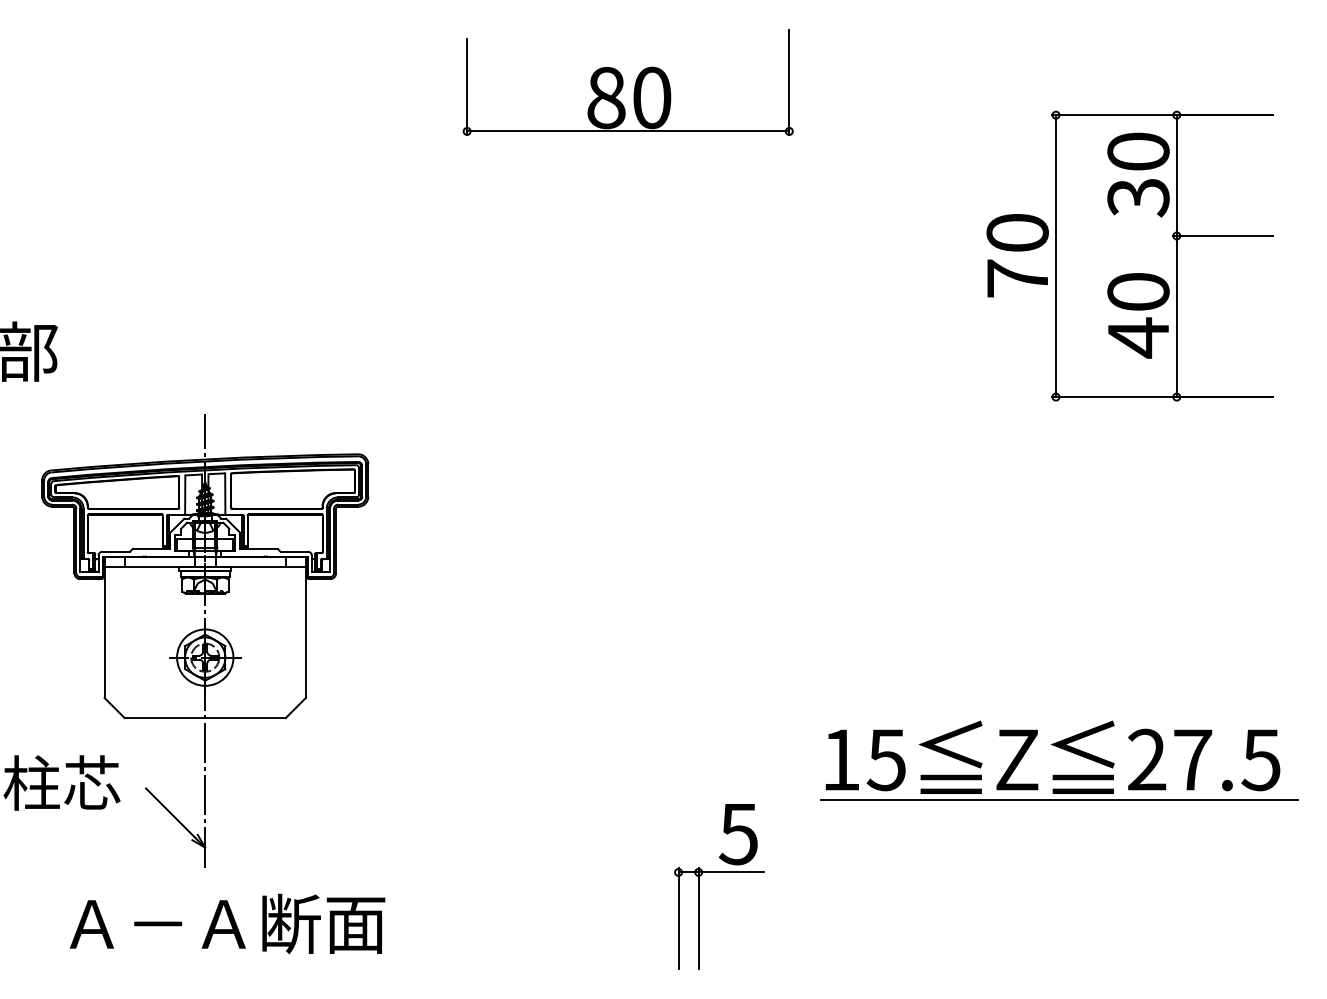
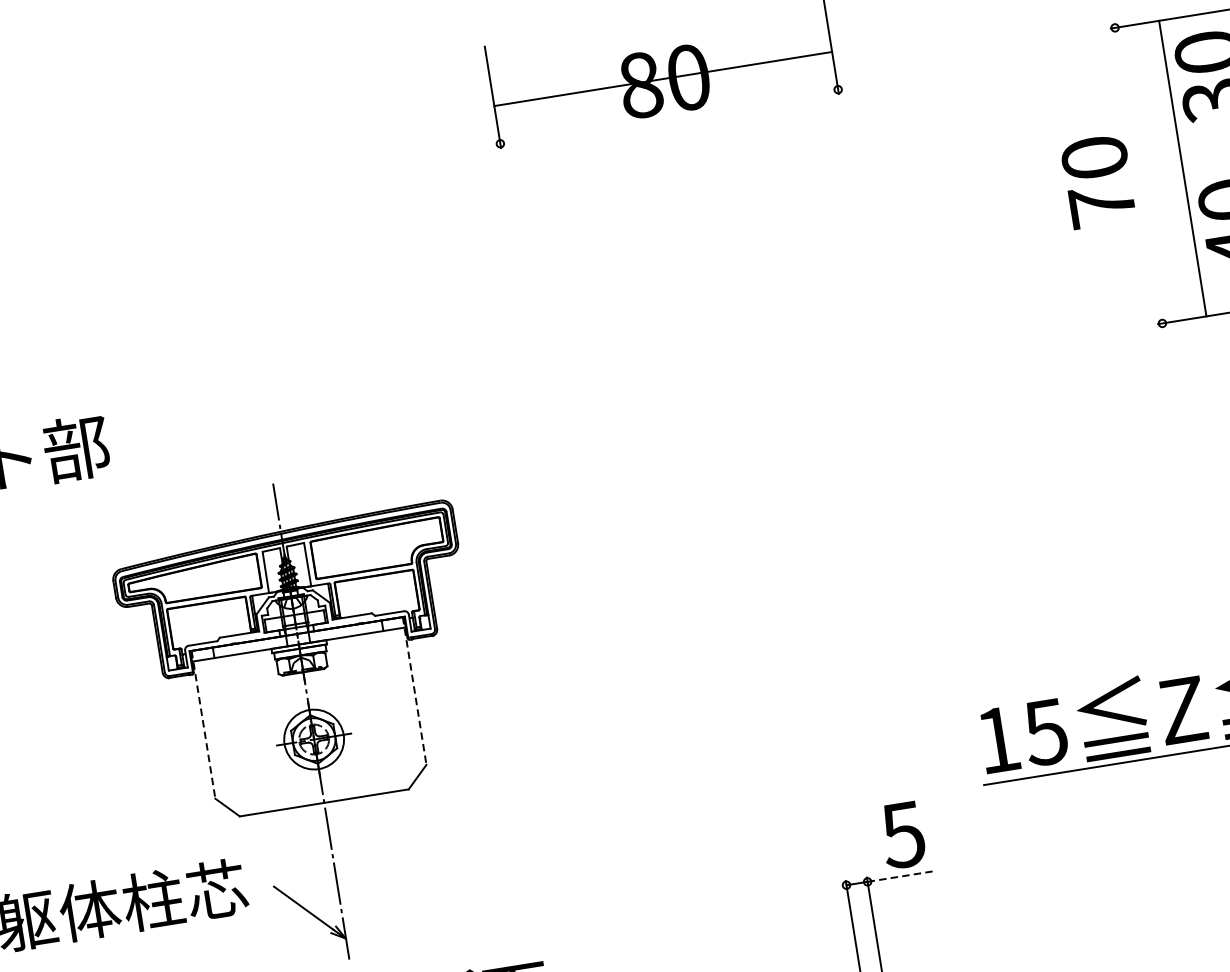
line: (628, 131) -> (663, 79), moved
line: (1056, 256) -> (1183, 168), moved
line: (104, 627) -> (203, 724), solid -> dashed
line: (305, 627) -> (414, 691), solid -> dashed
line: (731, 872) -> (902, 876), solid -> dashed

